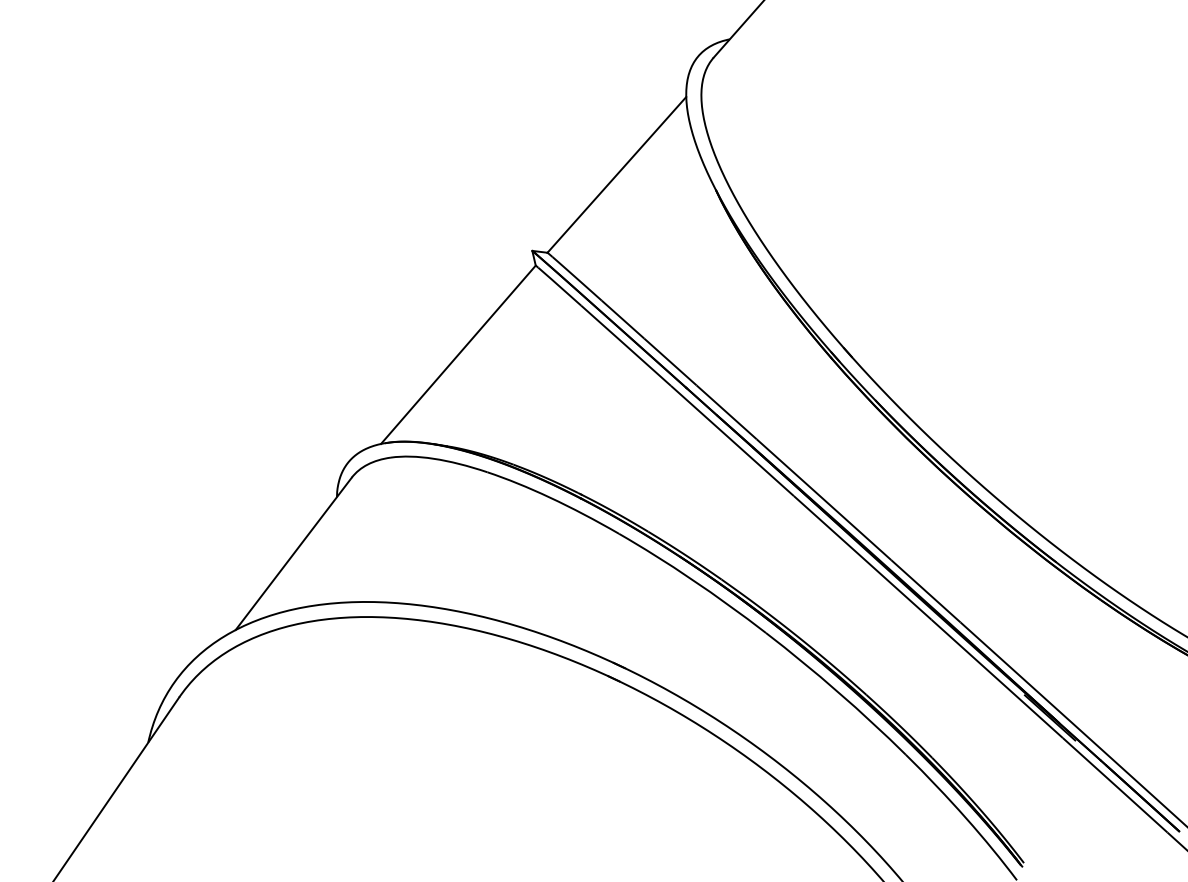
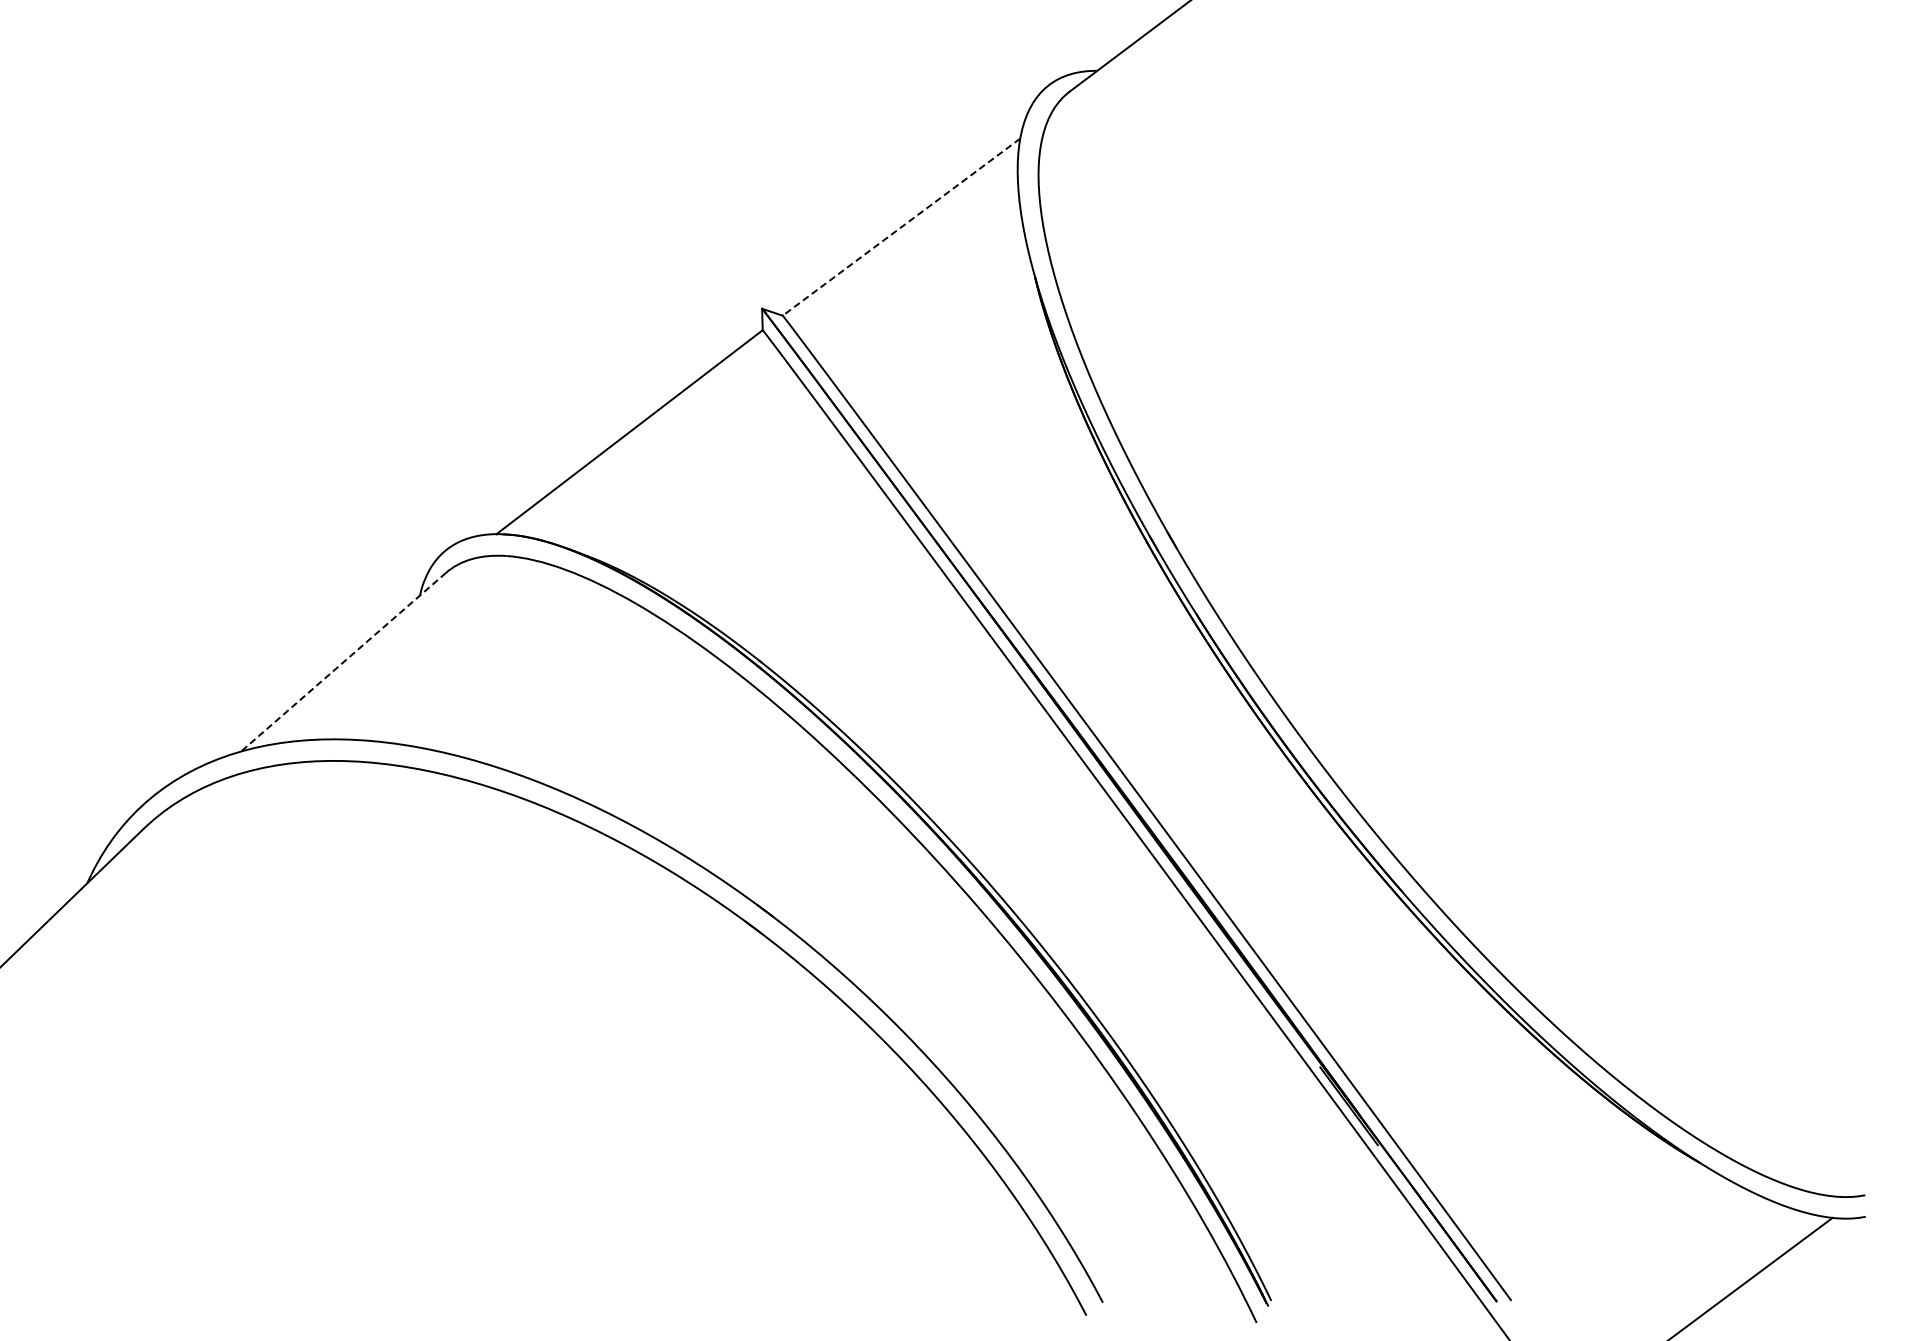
line: (616, 175) -> (901, 227), solid -> dashed
line: (293, 554) -> (343, 662), solid -> dashed

